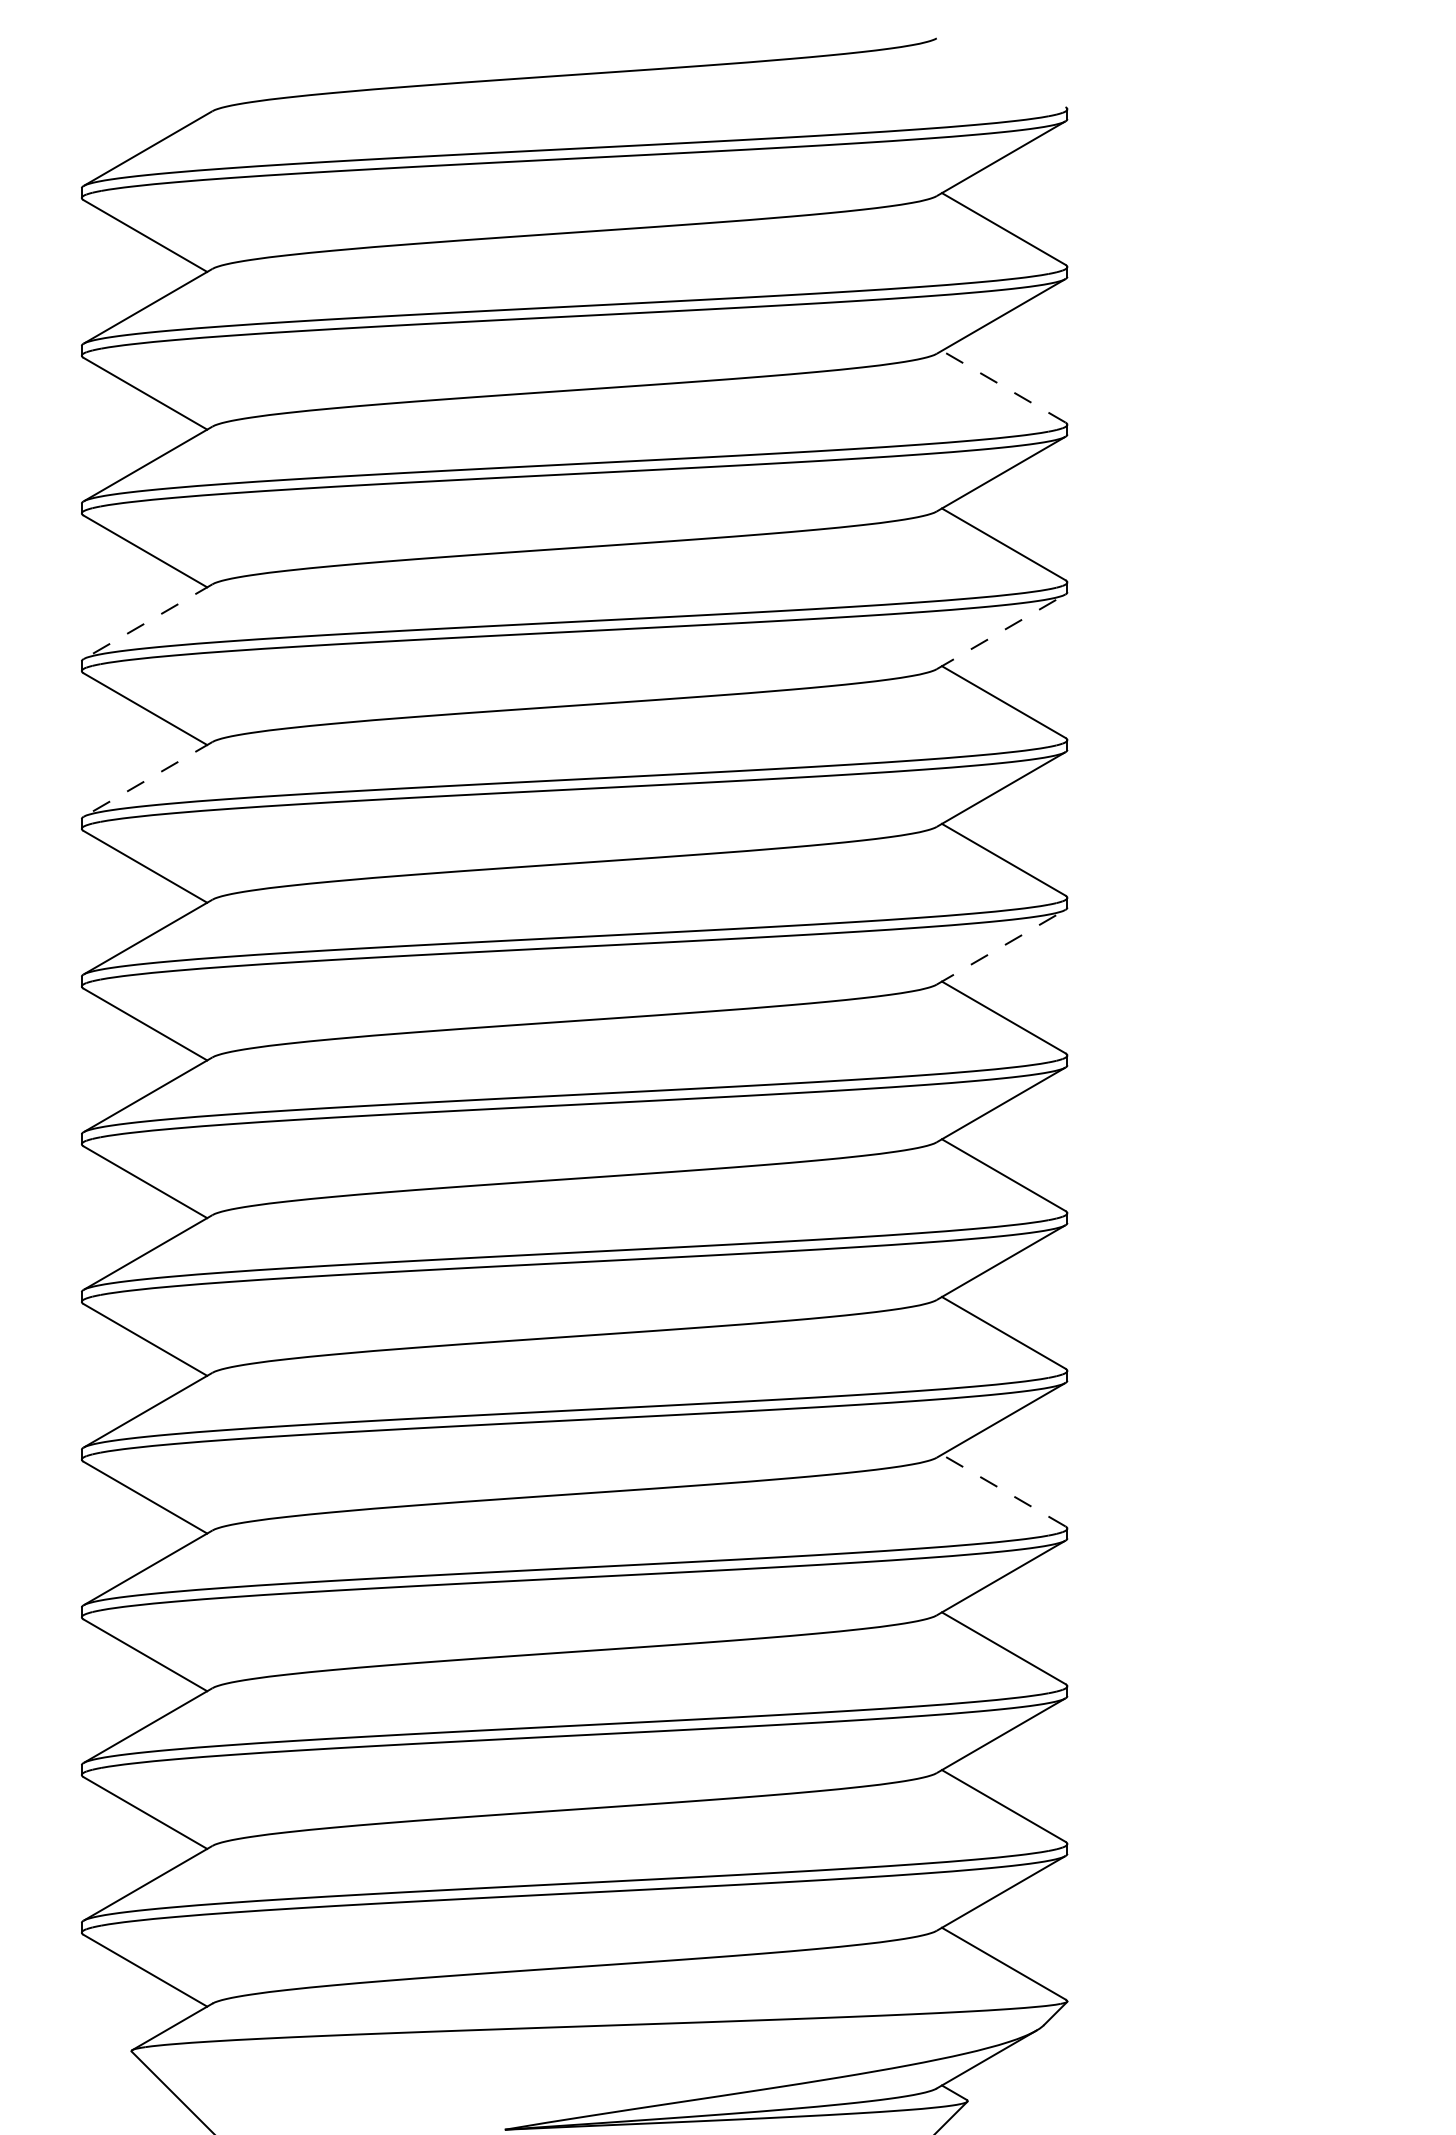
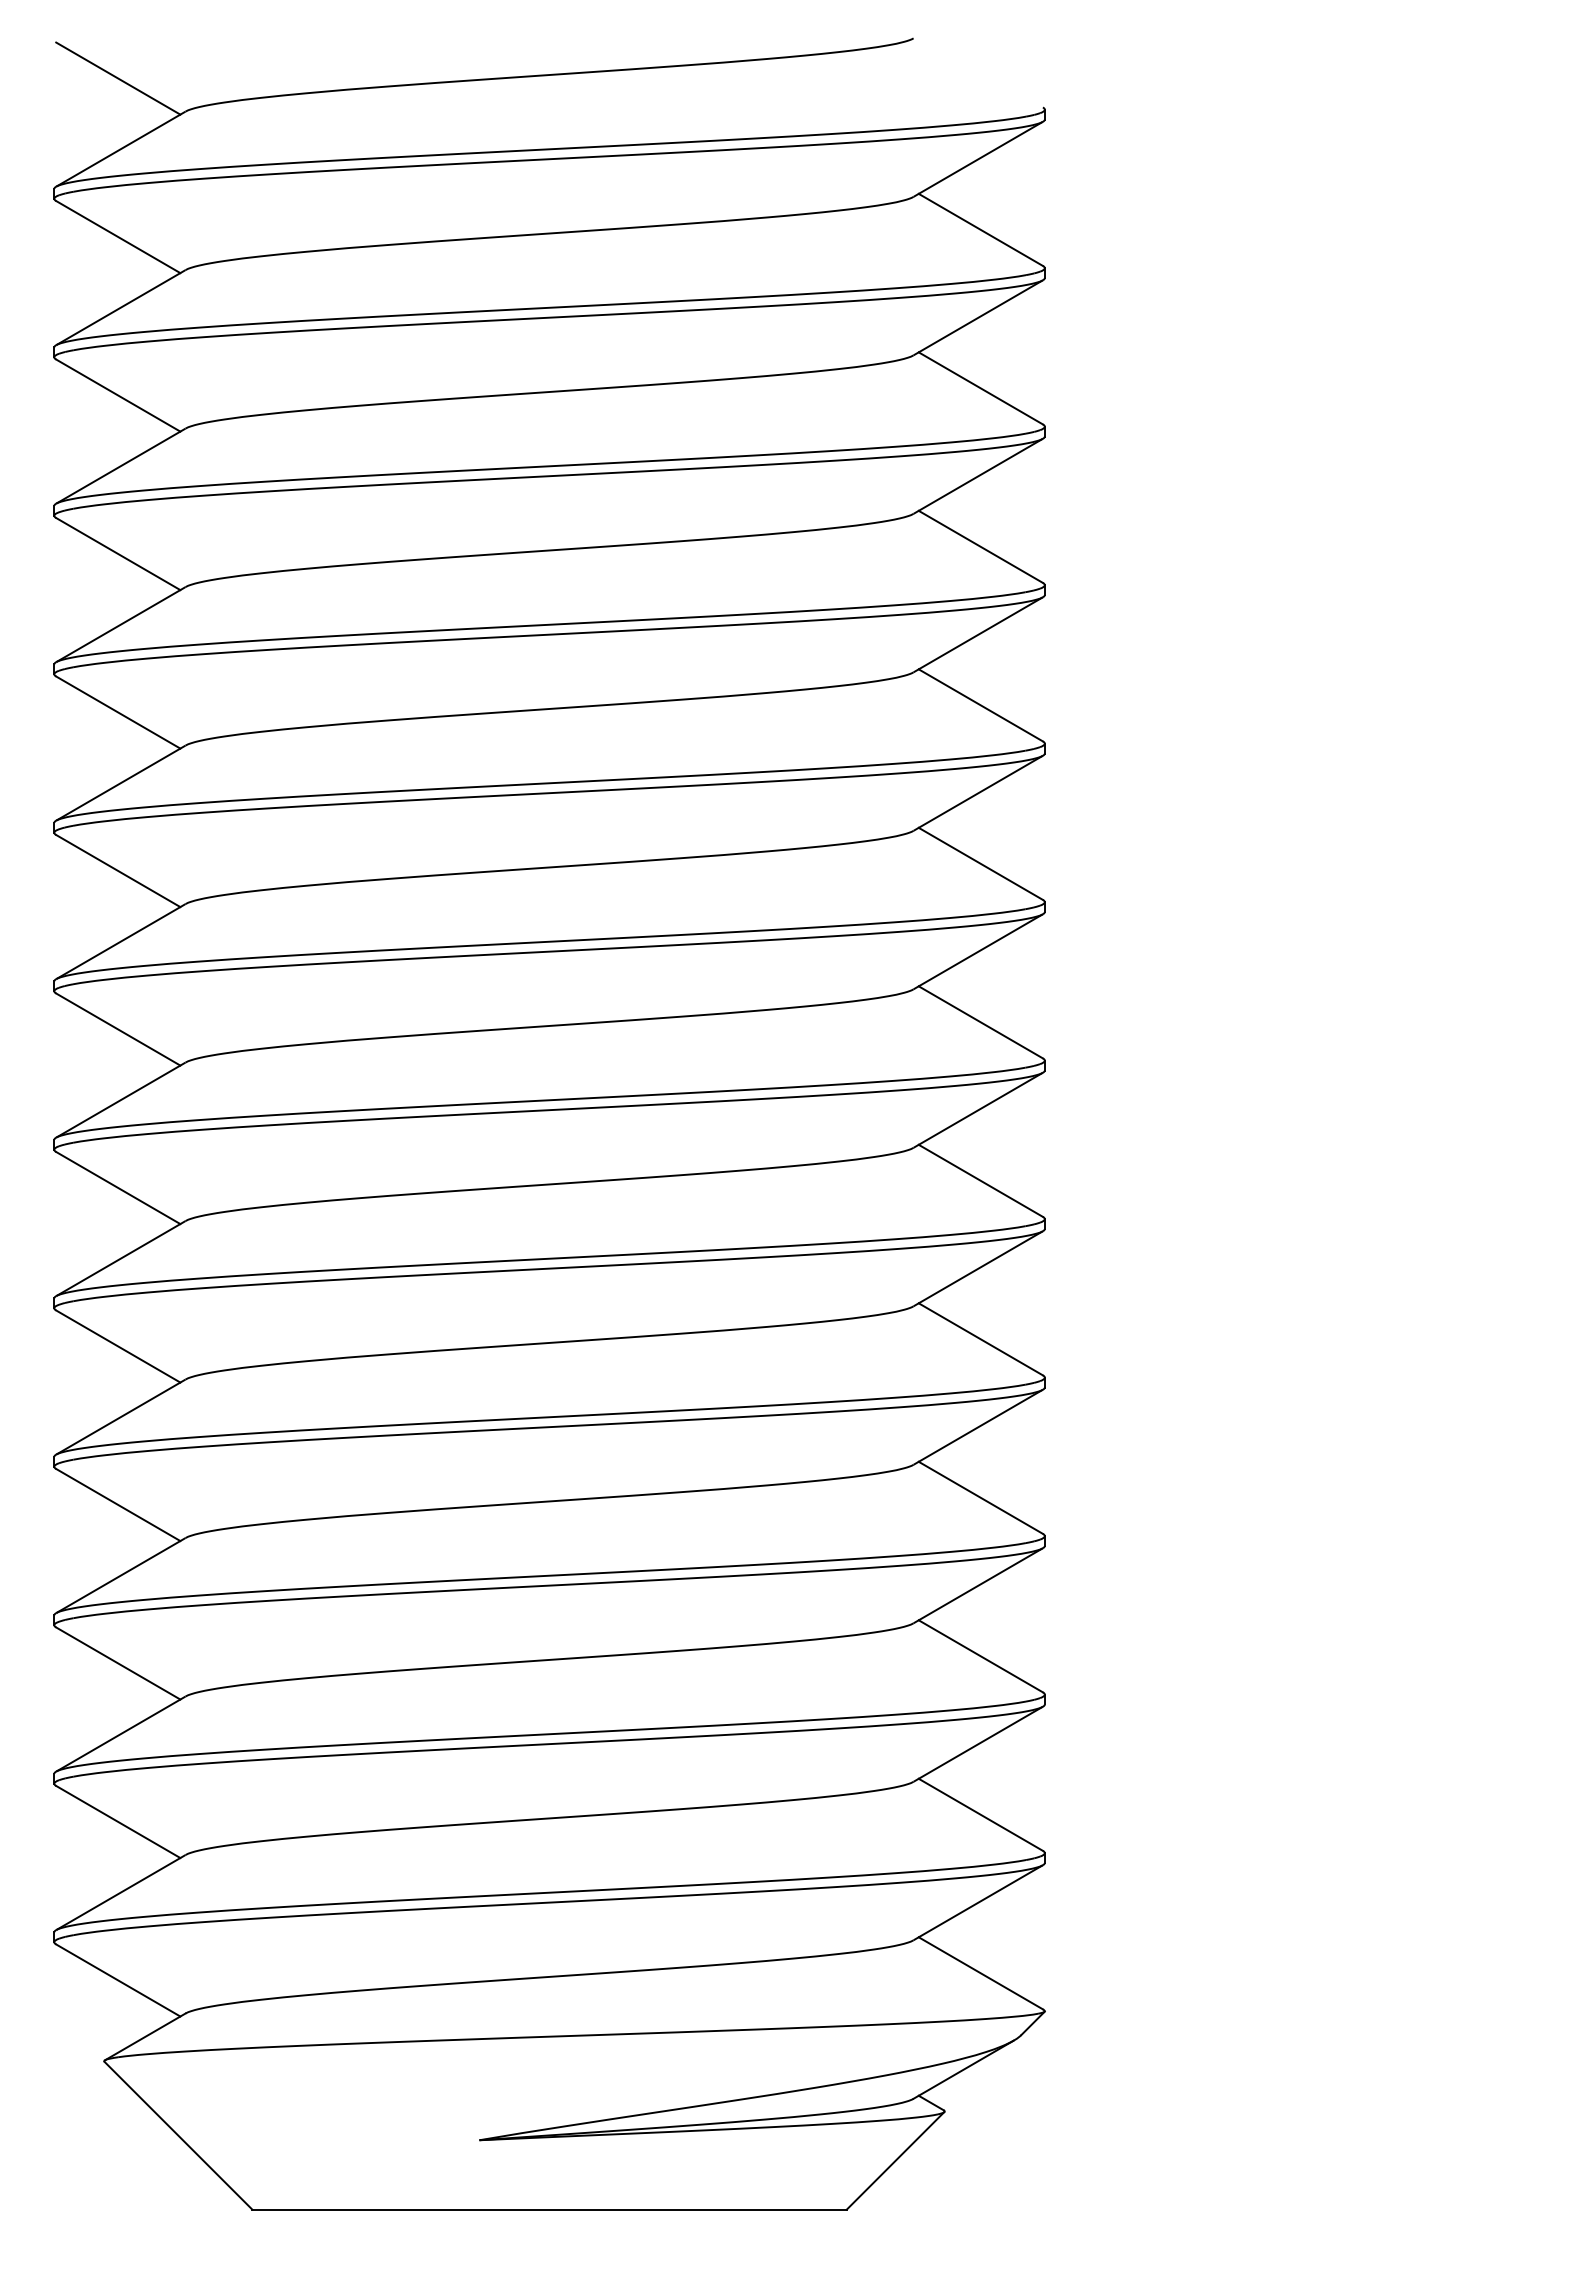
line: (145, 78) -> (118, 78), added
line: (1003, 386) -> (980, 388), dashed -> solid
line: (146, 622) -> (119, 625), dashed -> solid
line: (1002, 631) -> (979, 634), dashed -> solid
line: (146, 779) -> (119, 783), dashed -> solid
line: (1002, 946) -> (979, 951), dashed -> solid
line: (1003, 1490) -> (980, 1497), dashed -> solid

